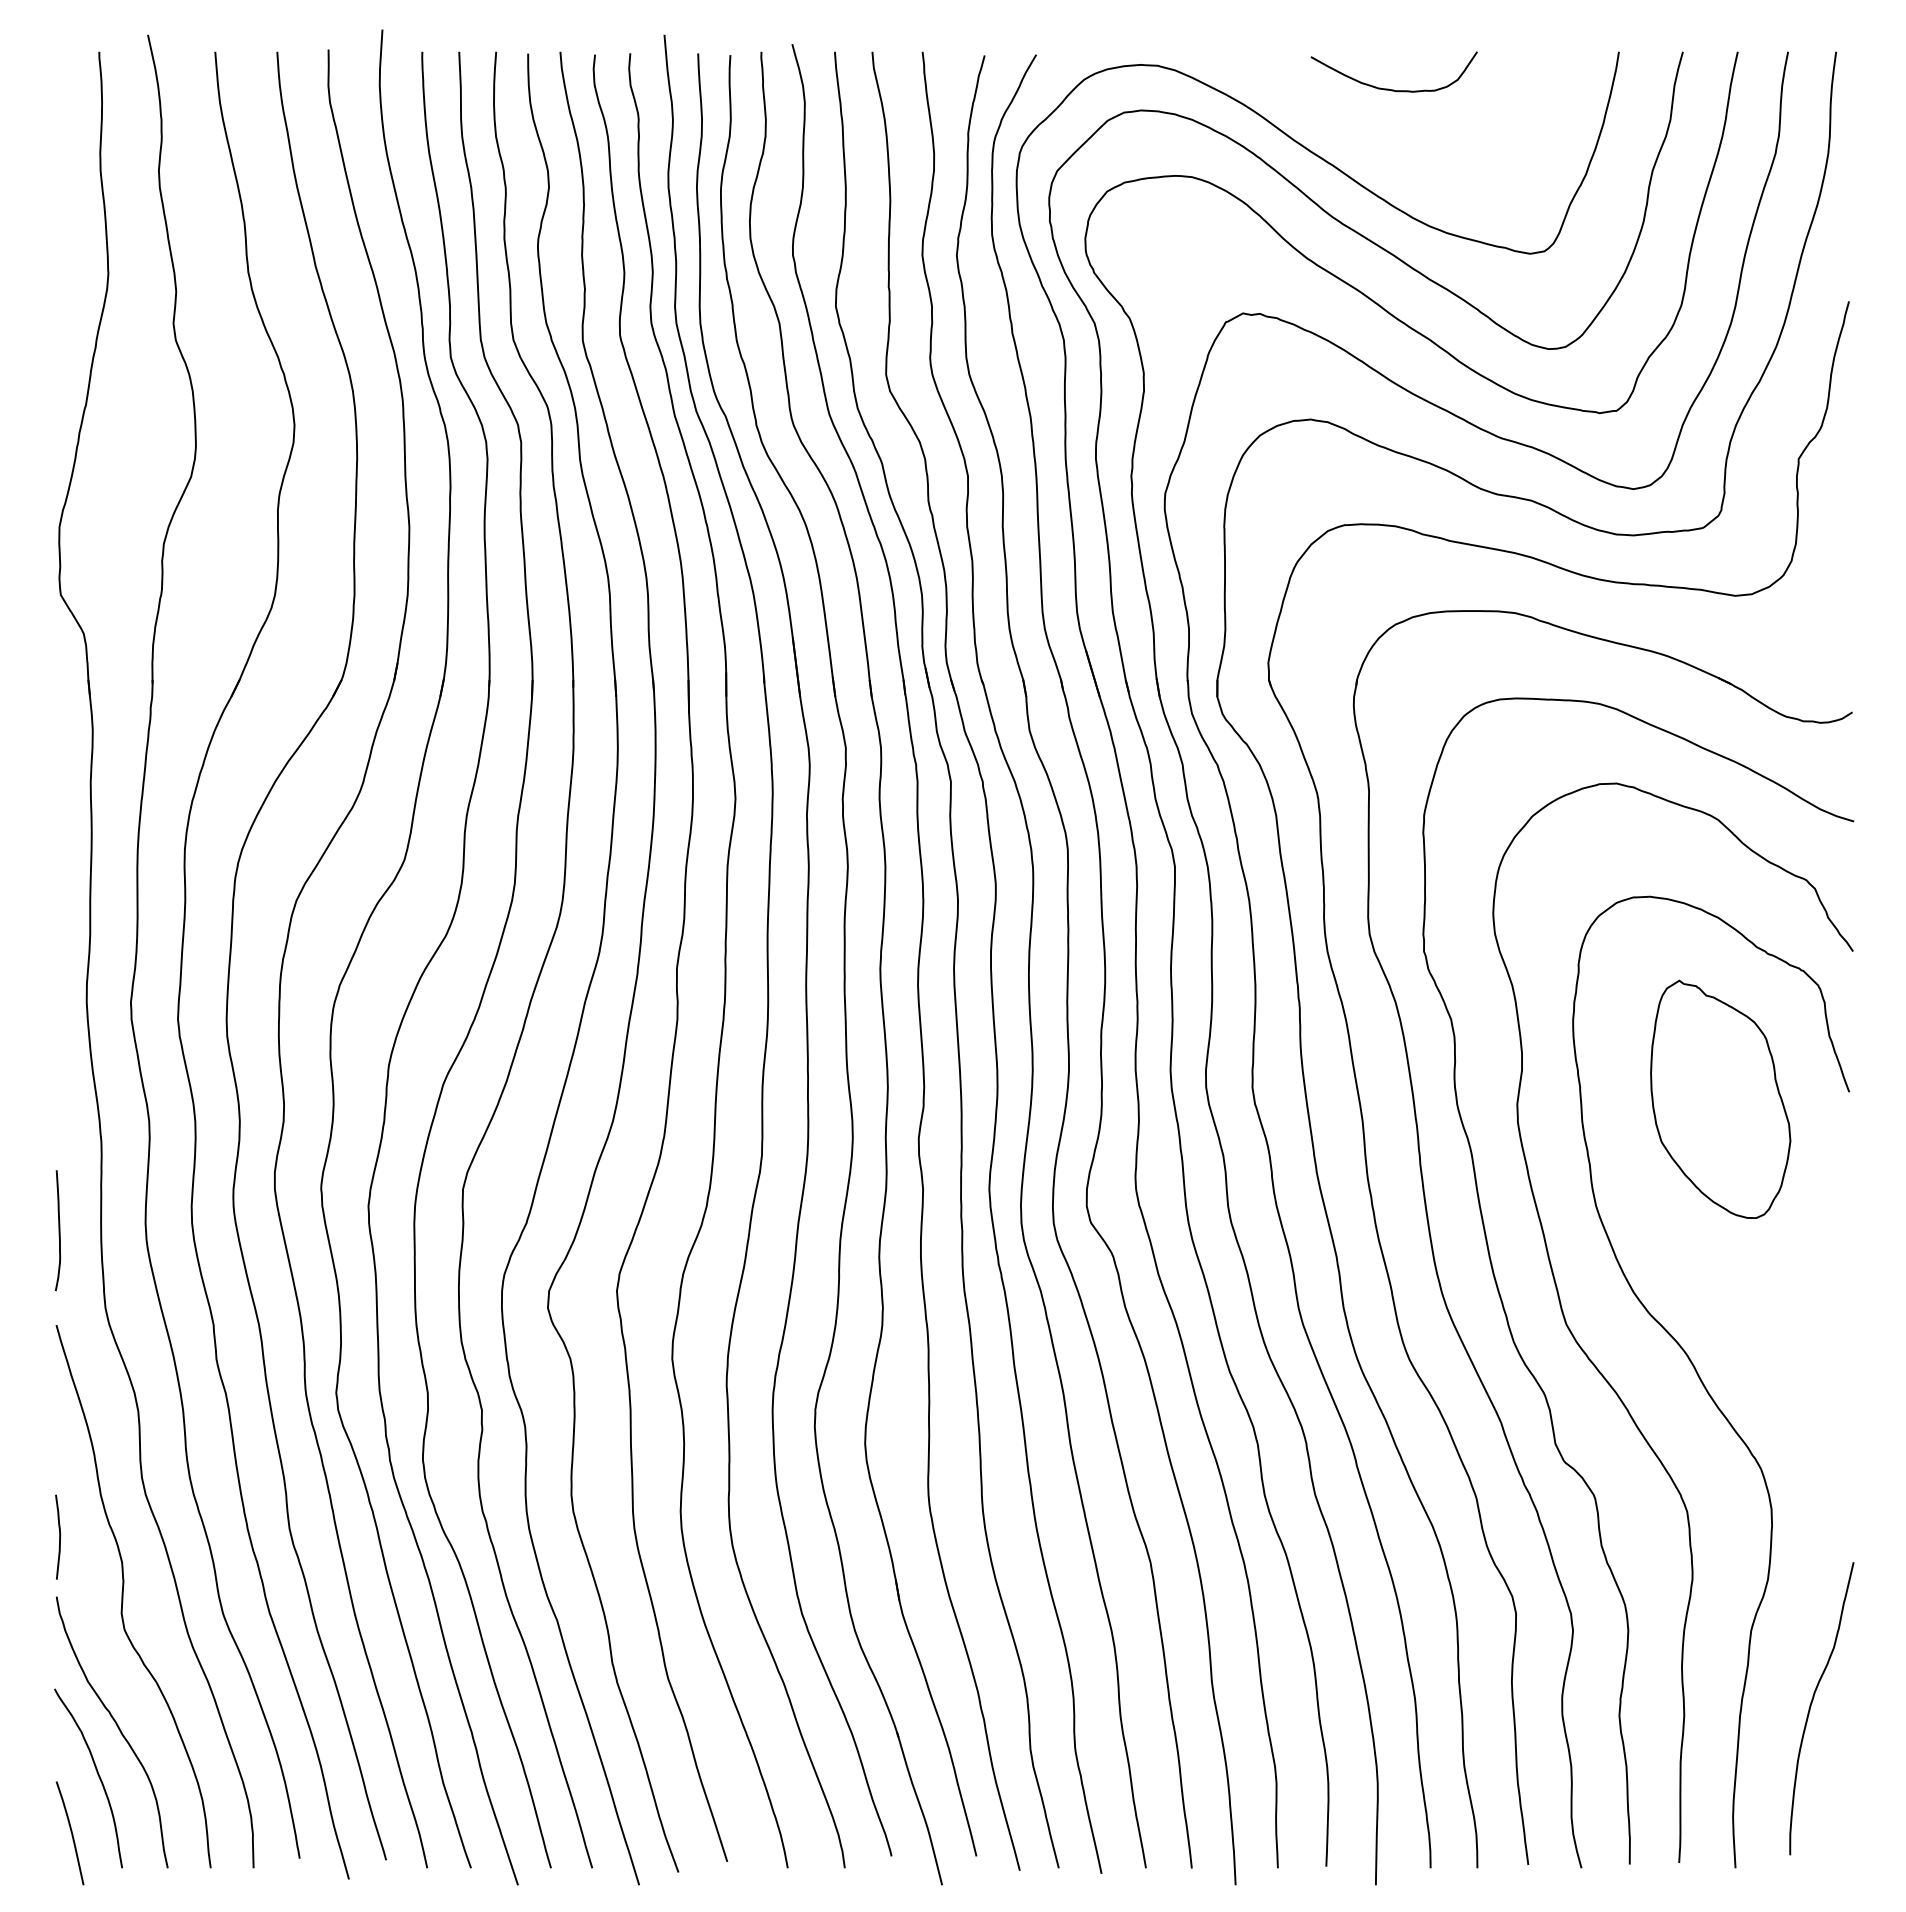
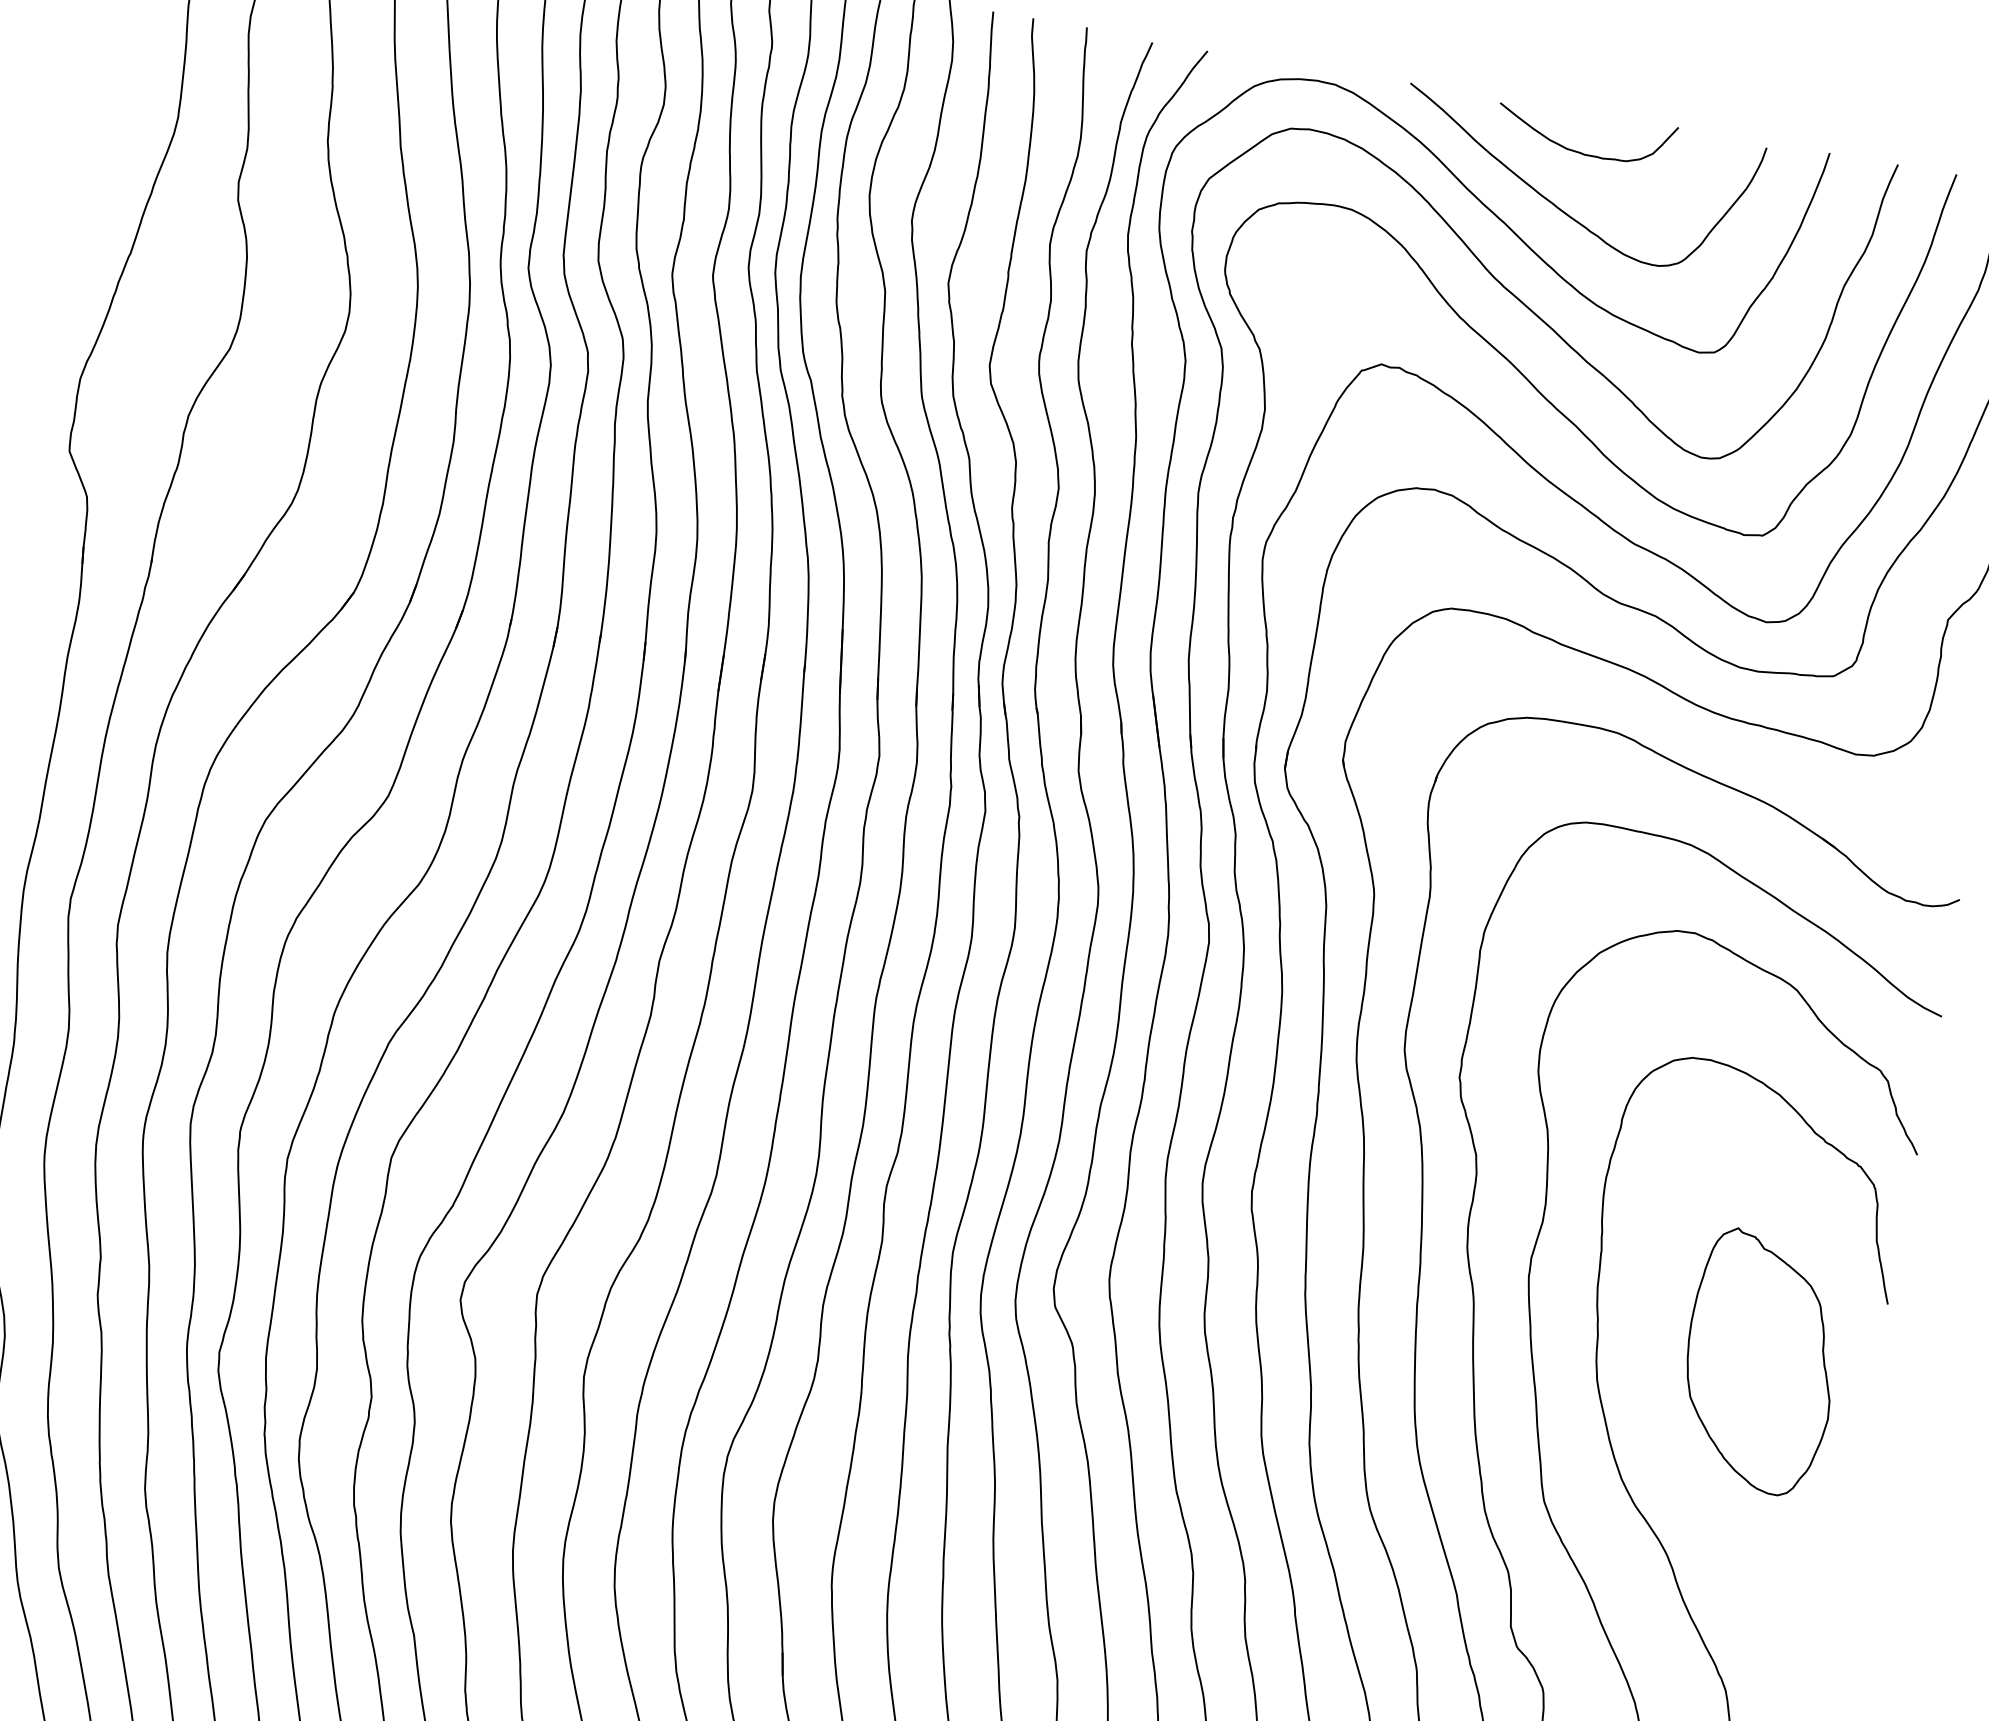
curve: (1376, 140) -> (1555, 203), added
part: (1720, 1098) -> (1761, 1361), moved

